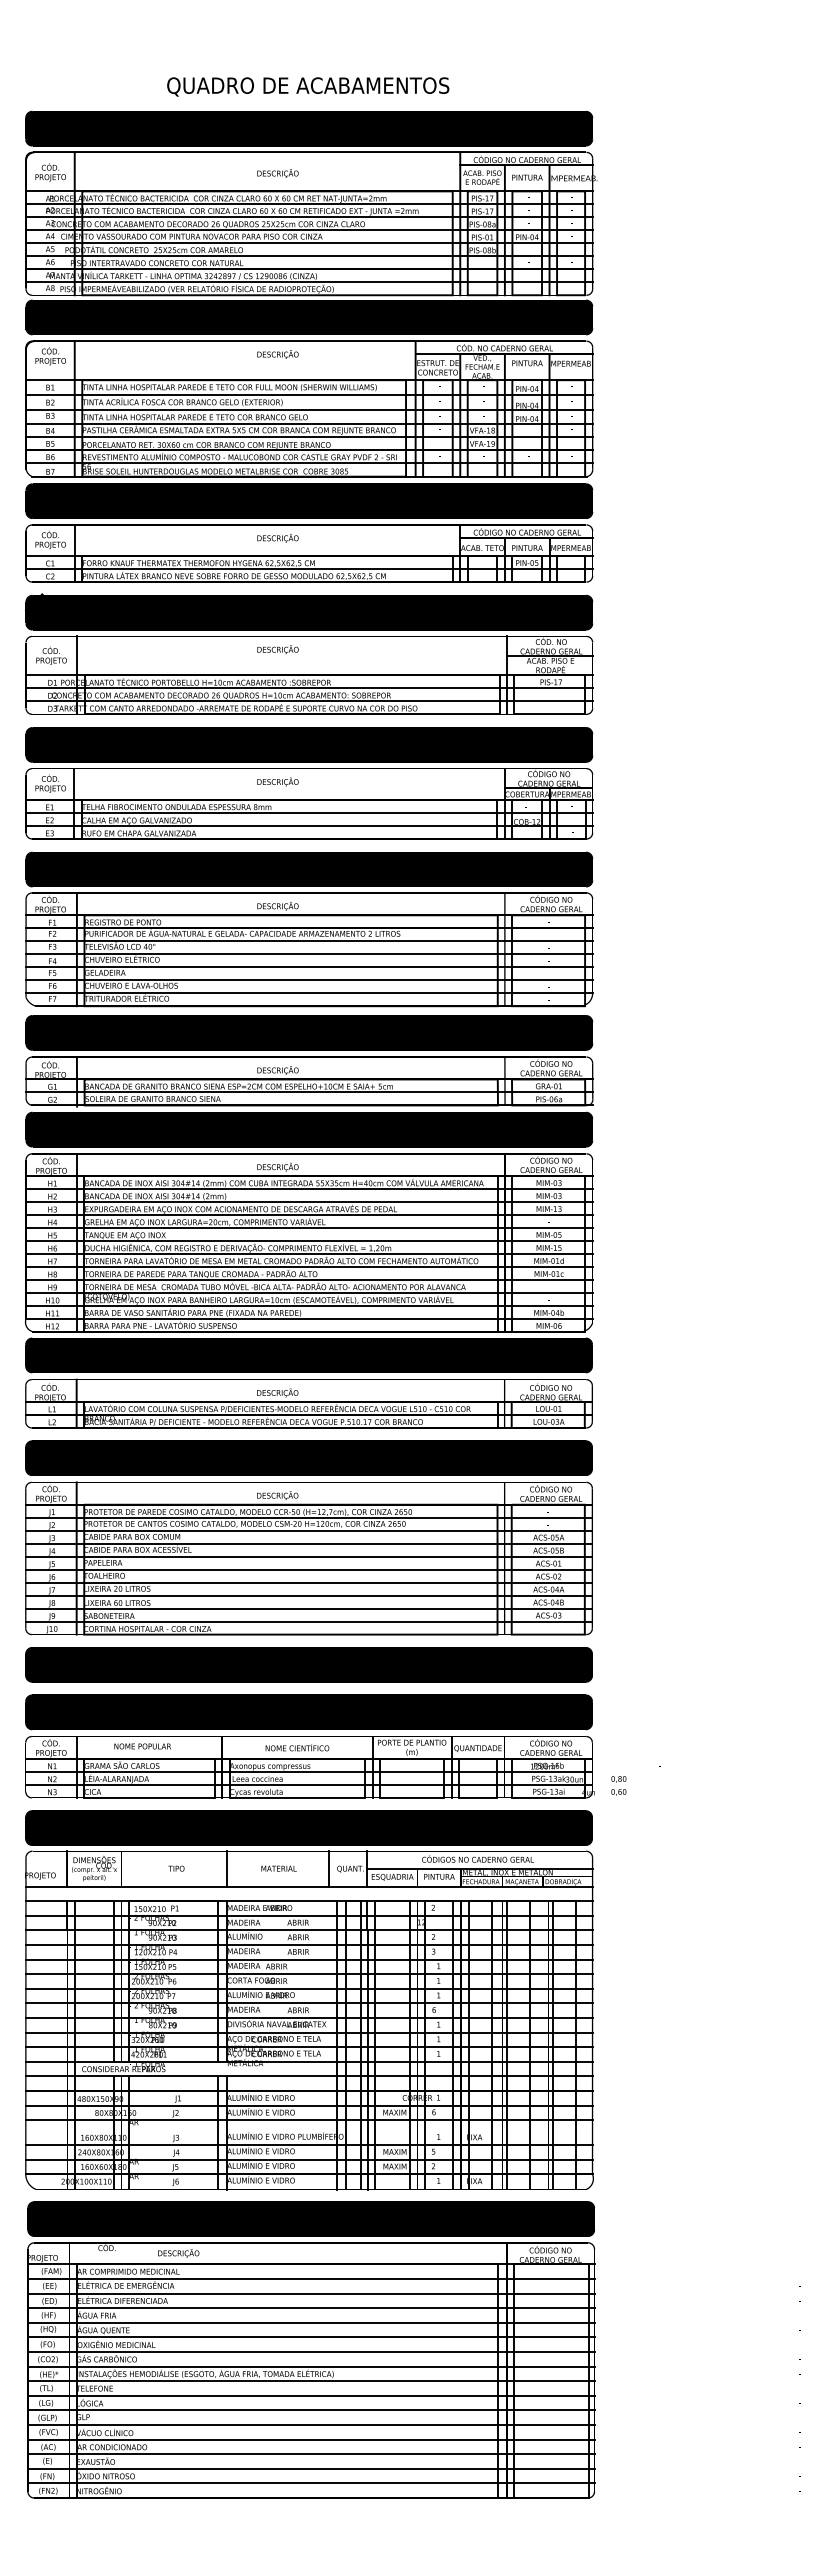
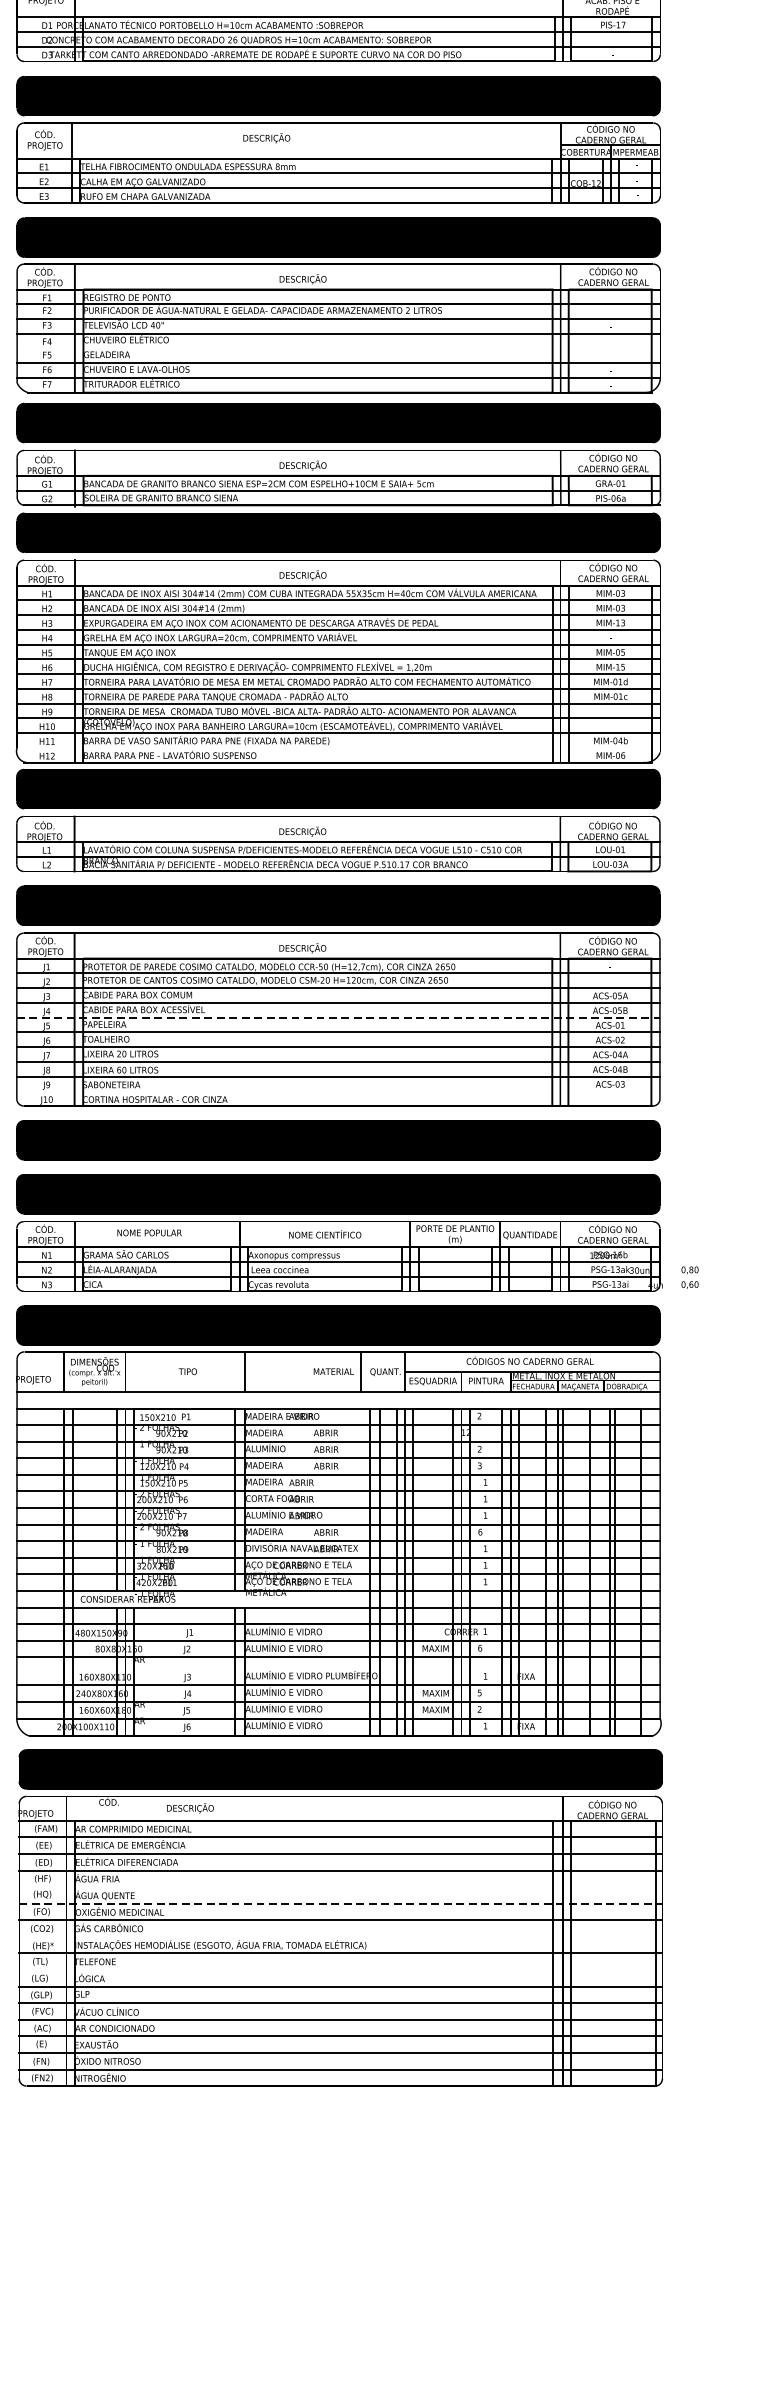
text: (277, 781) -> (266, 137), moved
line: (309, 967) -> (338, 348), removed
line: (309, 1319) -> (338, 748), removed
line: (309, 1556) -> (338, 1017), solid -> dashed
line: (308, 1621) -> (337, 1091), removed
text: (278, 1868) -> (333, 1371), moved
line: (310, 2322) -> (340, 1886), removed
line: (311, 2337) -> (341, 1903), solid -> dashed
line: (310, 2366) -> (340, 1936), removed
line: (310, 2395) -> (340, 1969), removed

